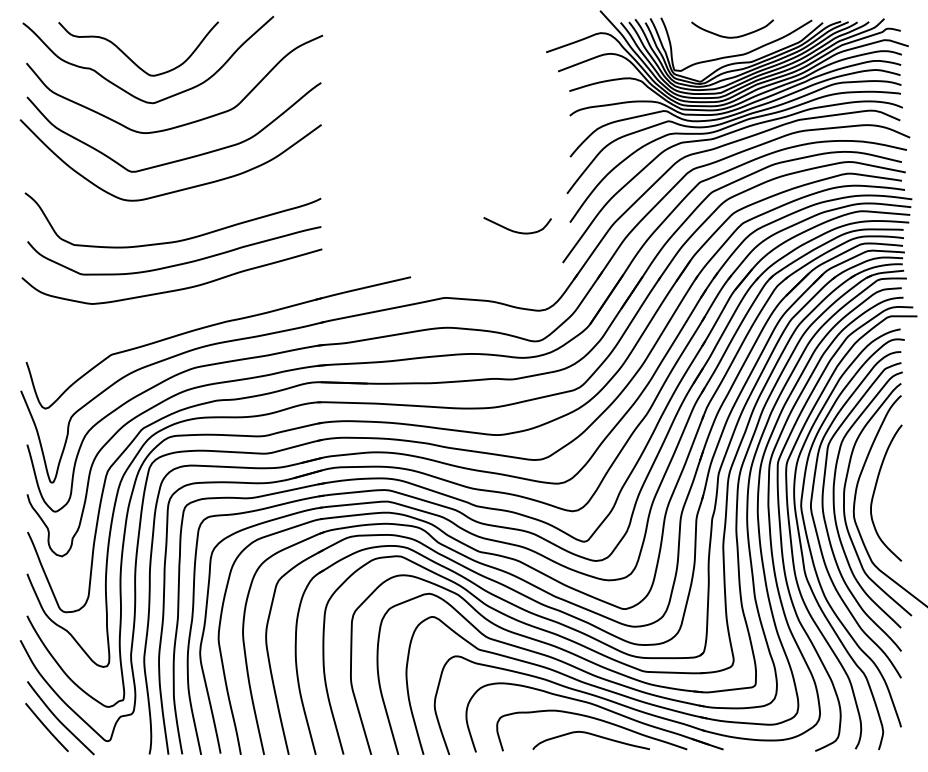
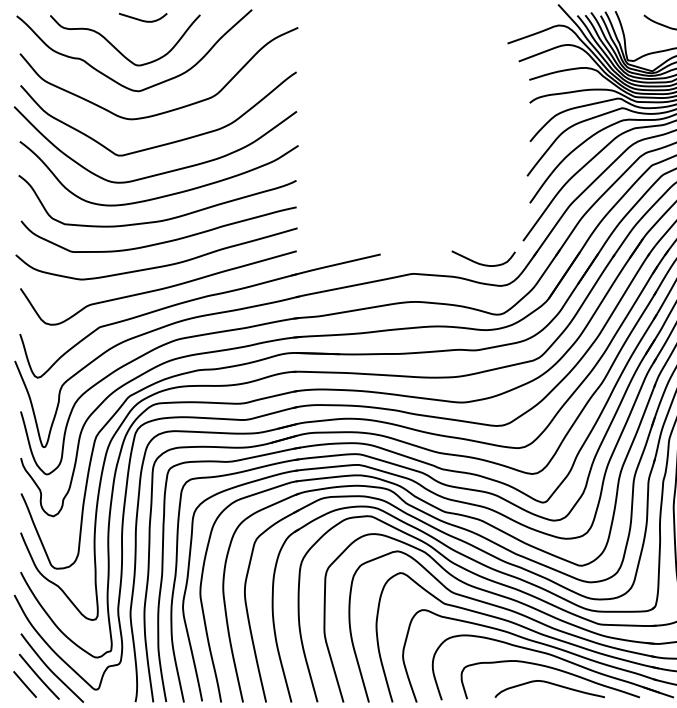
curve: (155, 26) -> (141, 19), added
curve: (178, 214) -> (162, 195), added
curve: (514, 230) -> (480, 263), moved
curve: (174, 313) -> (158, 288), added
line: (31, 735) -> (24, 684), added

